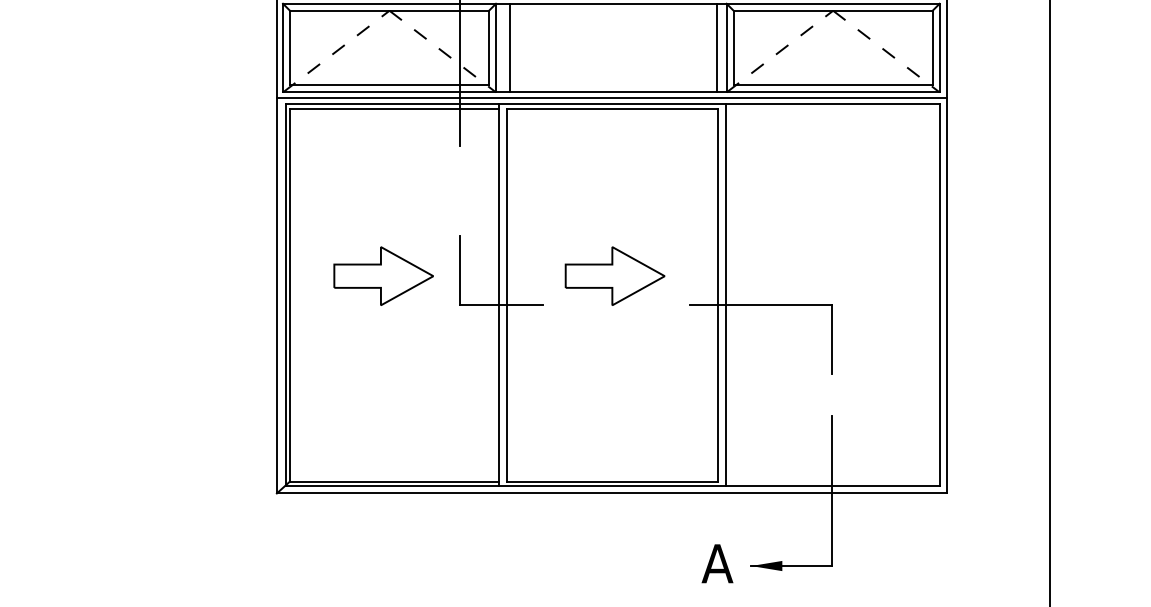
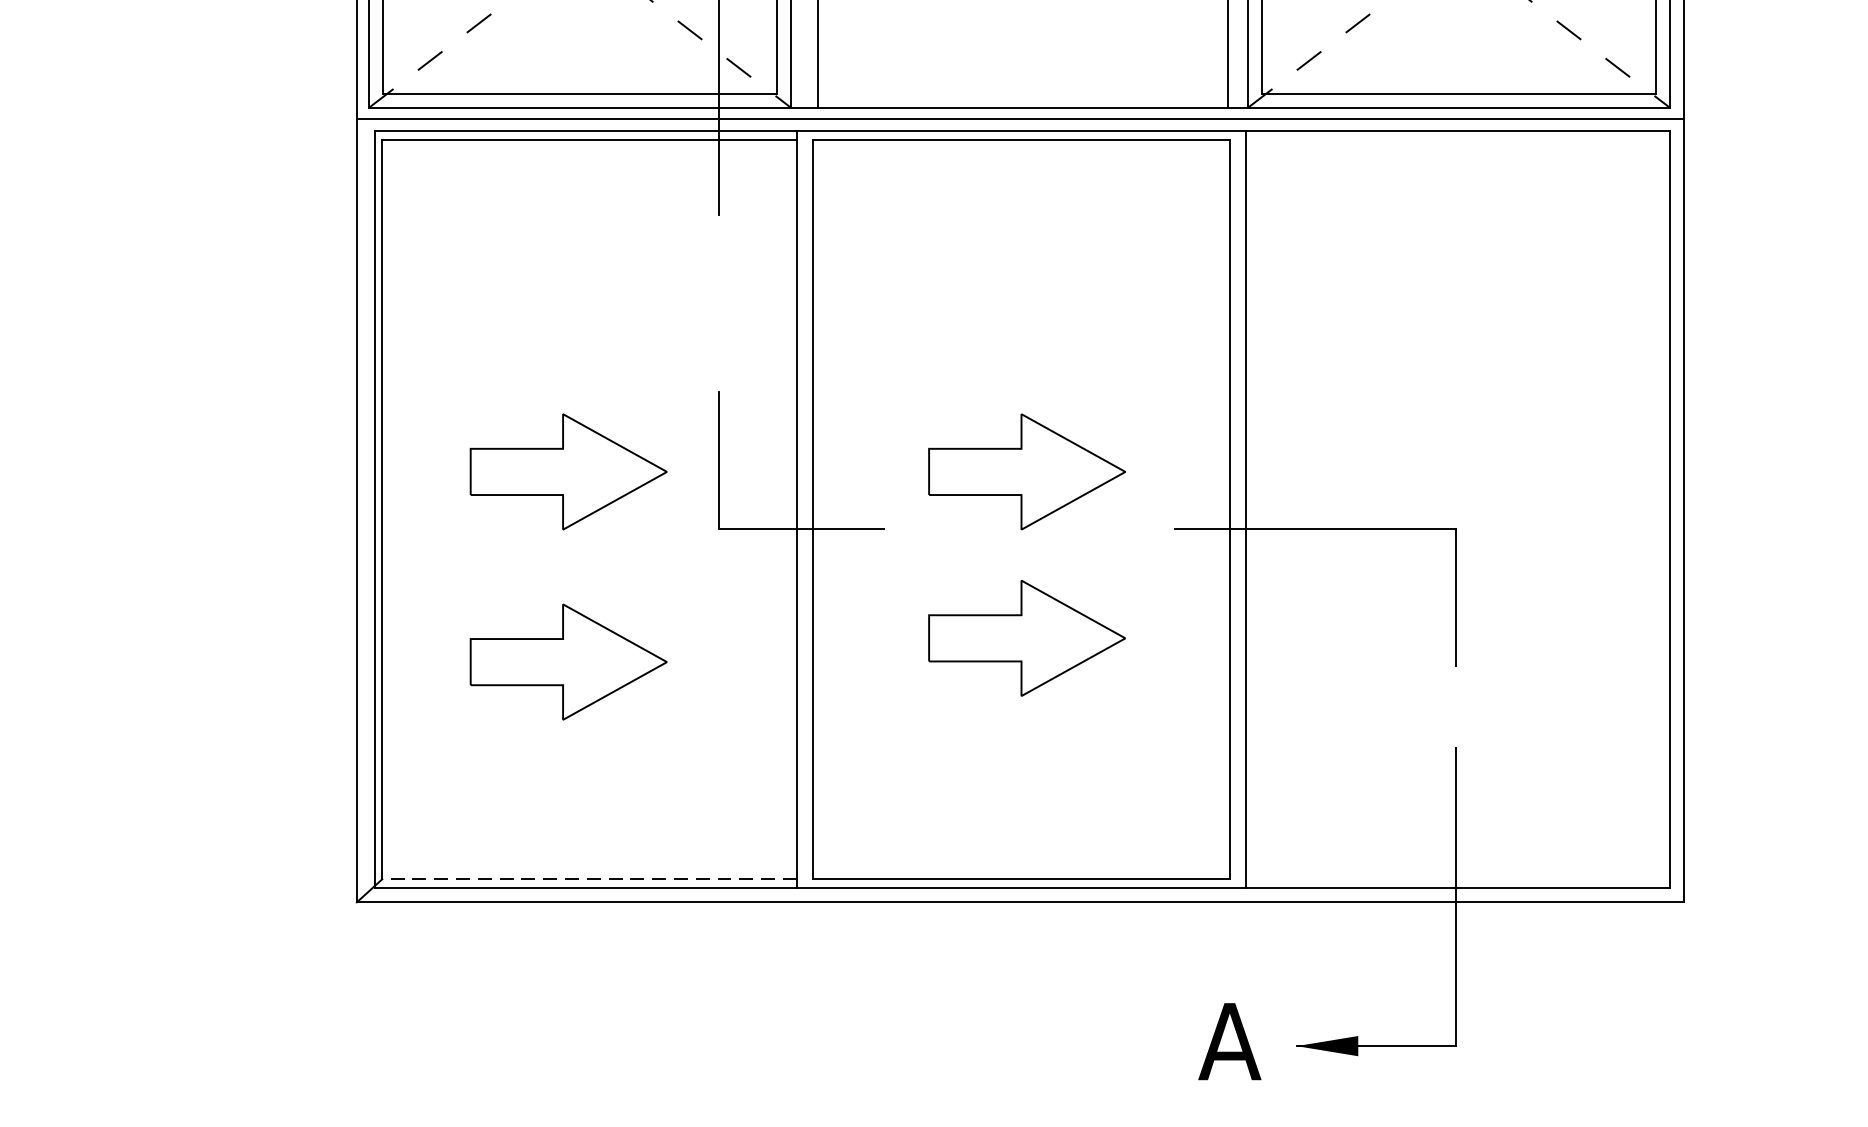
part: (614, 359) -> (1025, 636), added
part: (383, 371) -> (568, 660), added
line: (394, 481) -> (589, 878), solid -> dashed

